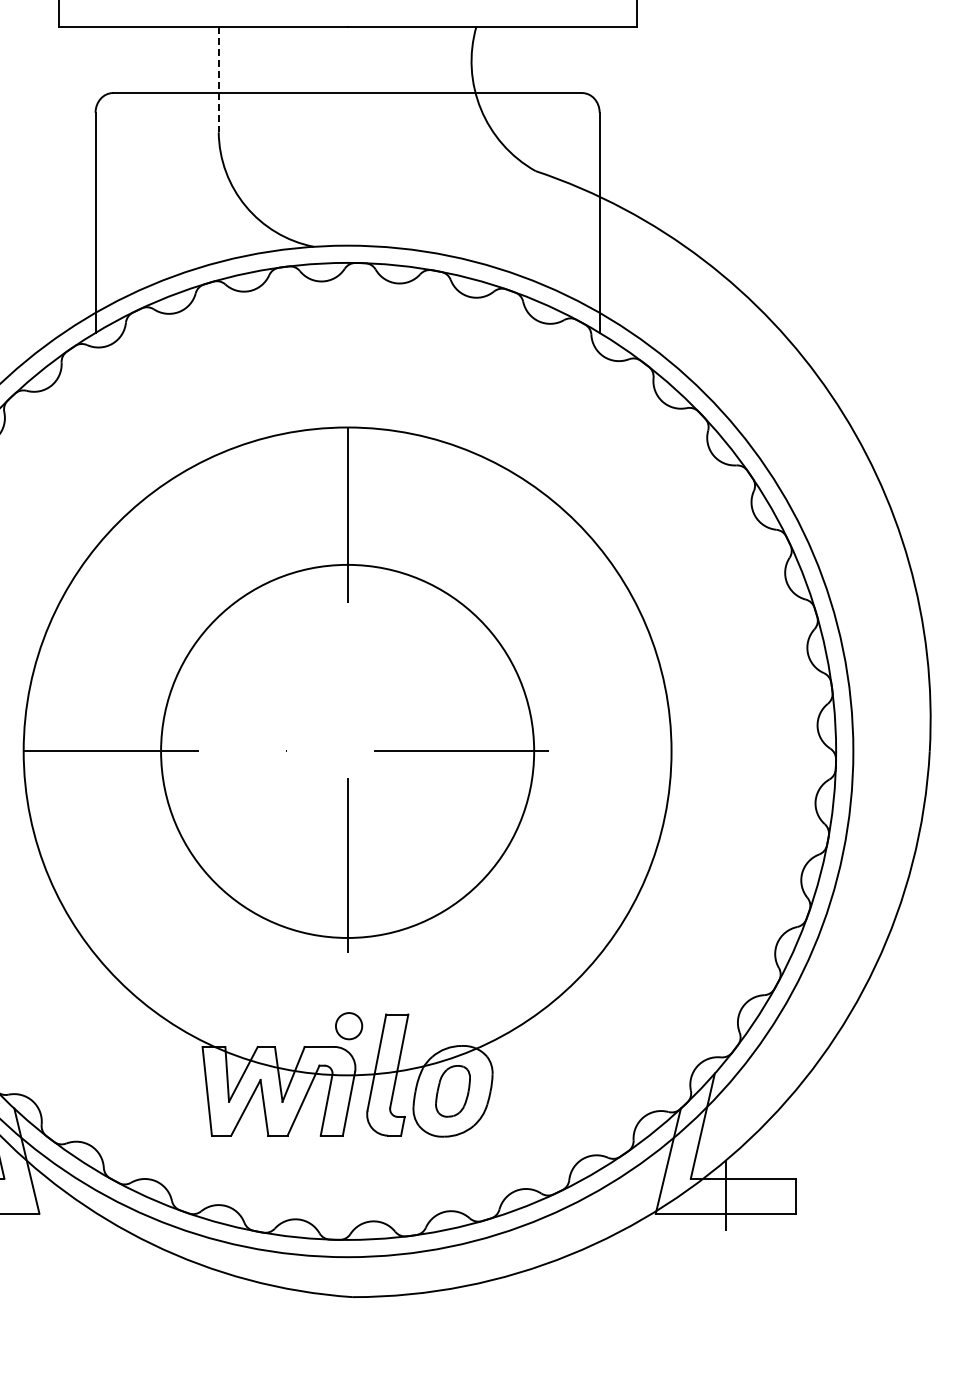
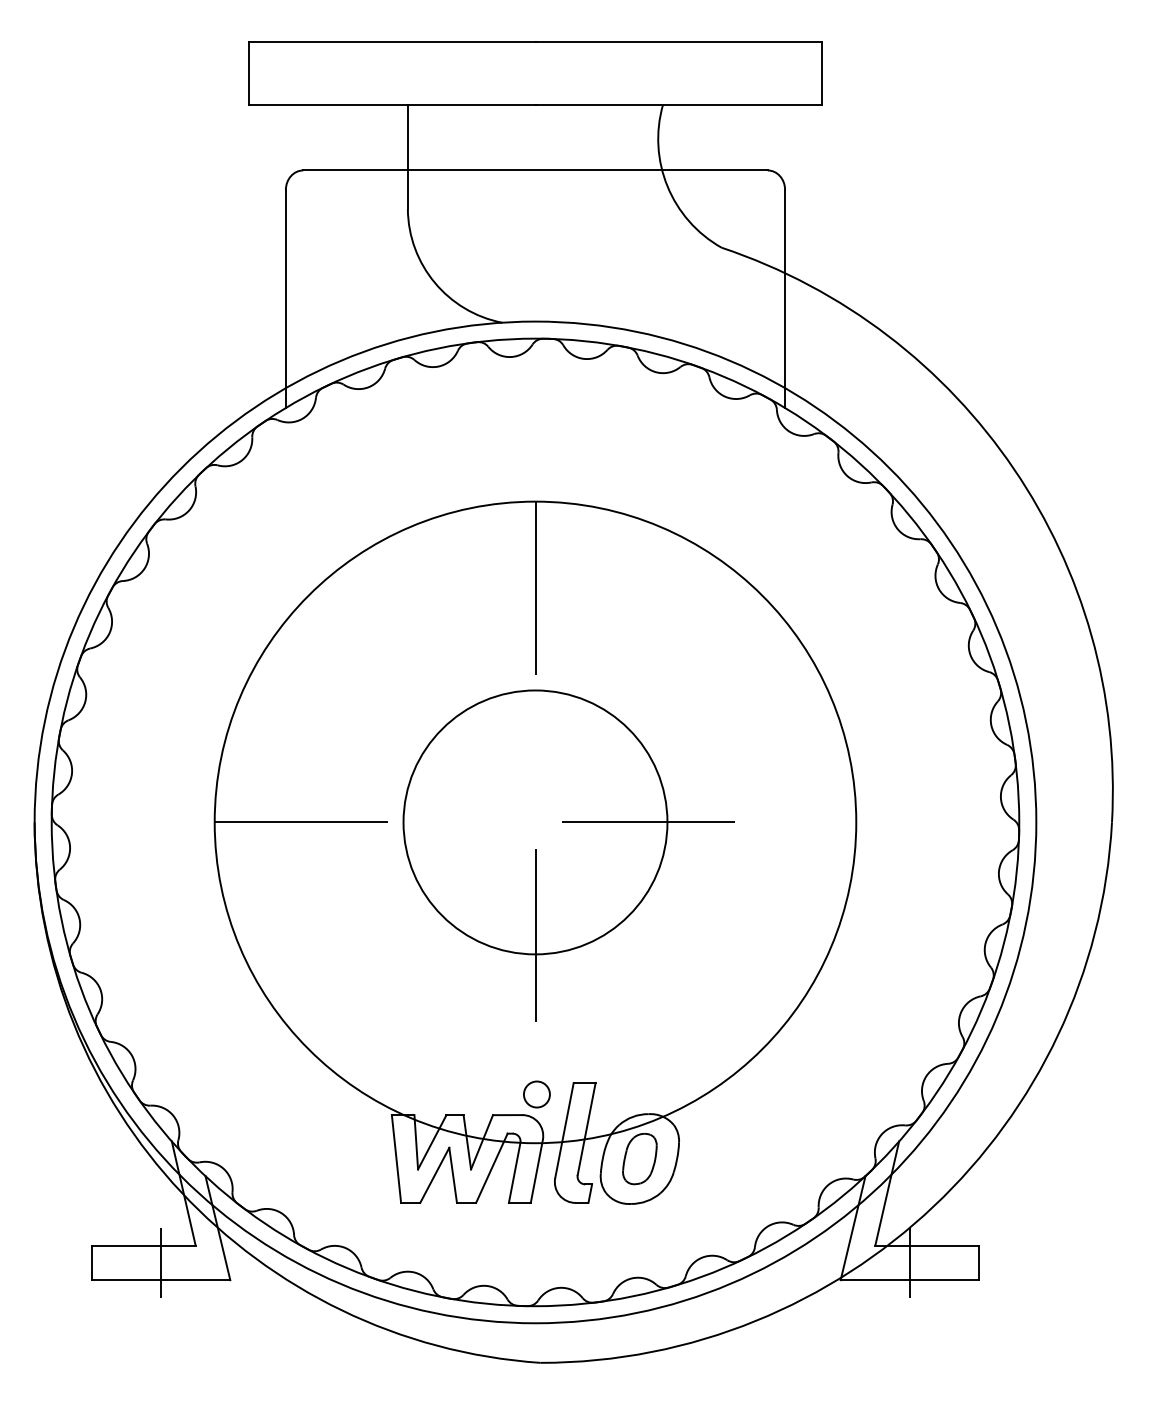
line: (218, 79) -> (407, 157), dashed -> solid
circle: (347, 751) -> (535, 822), size x0.71

